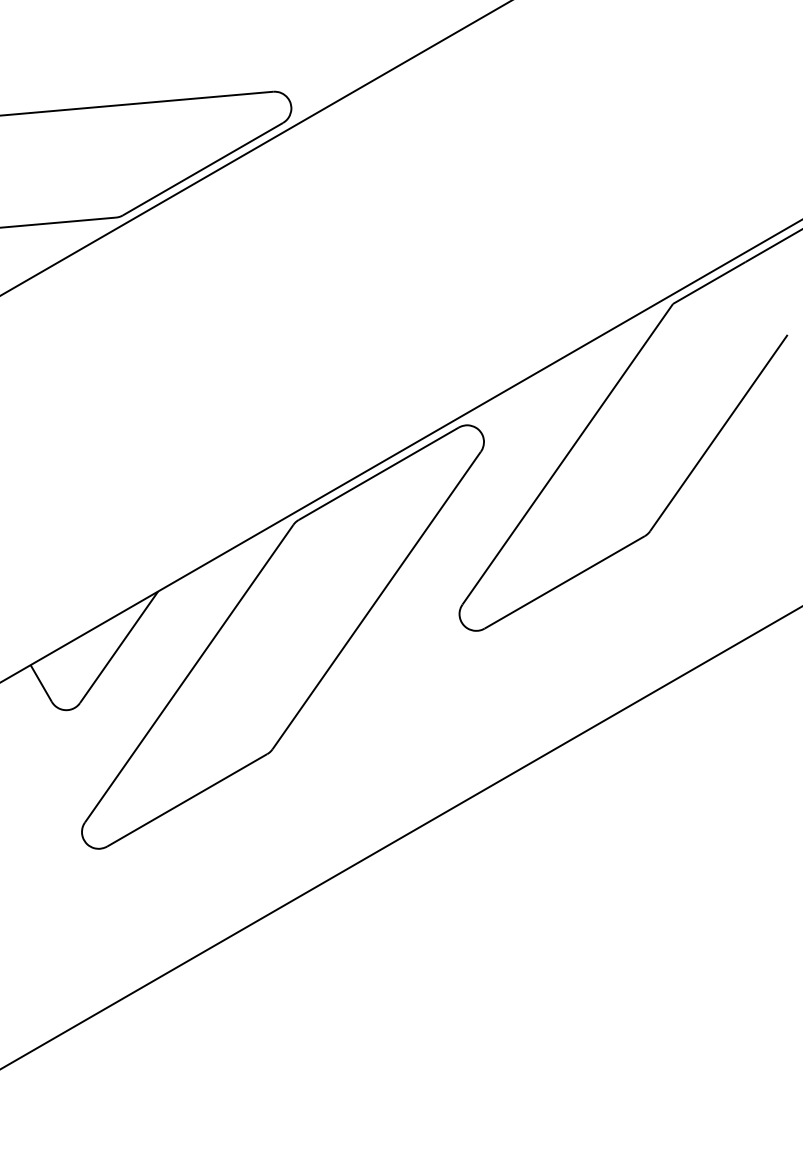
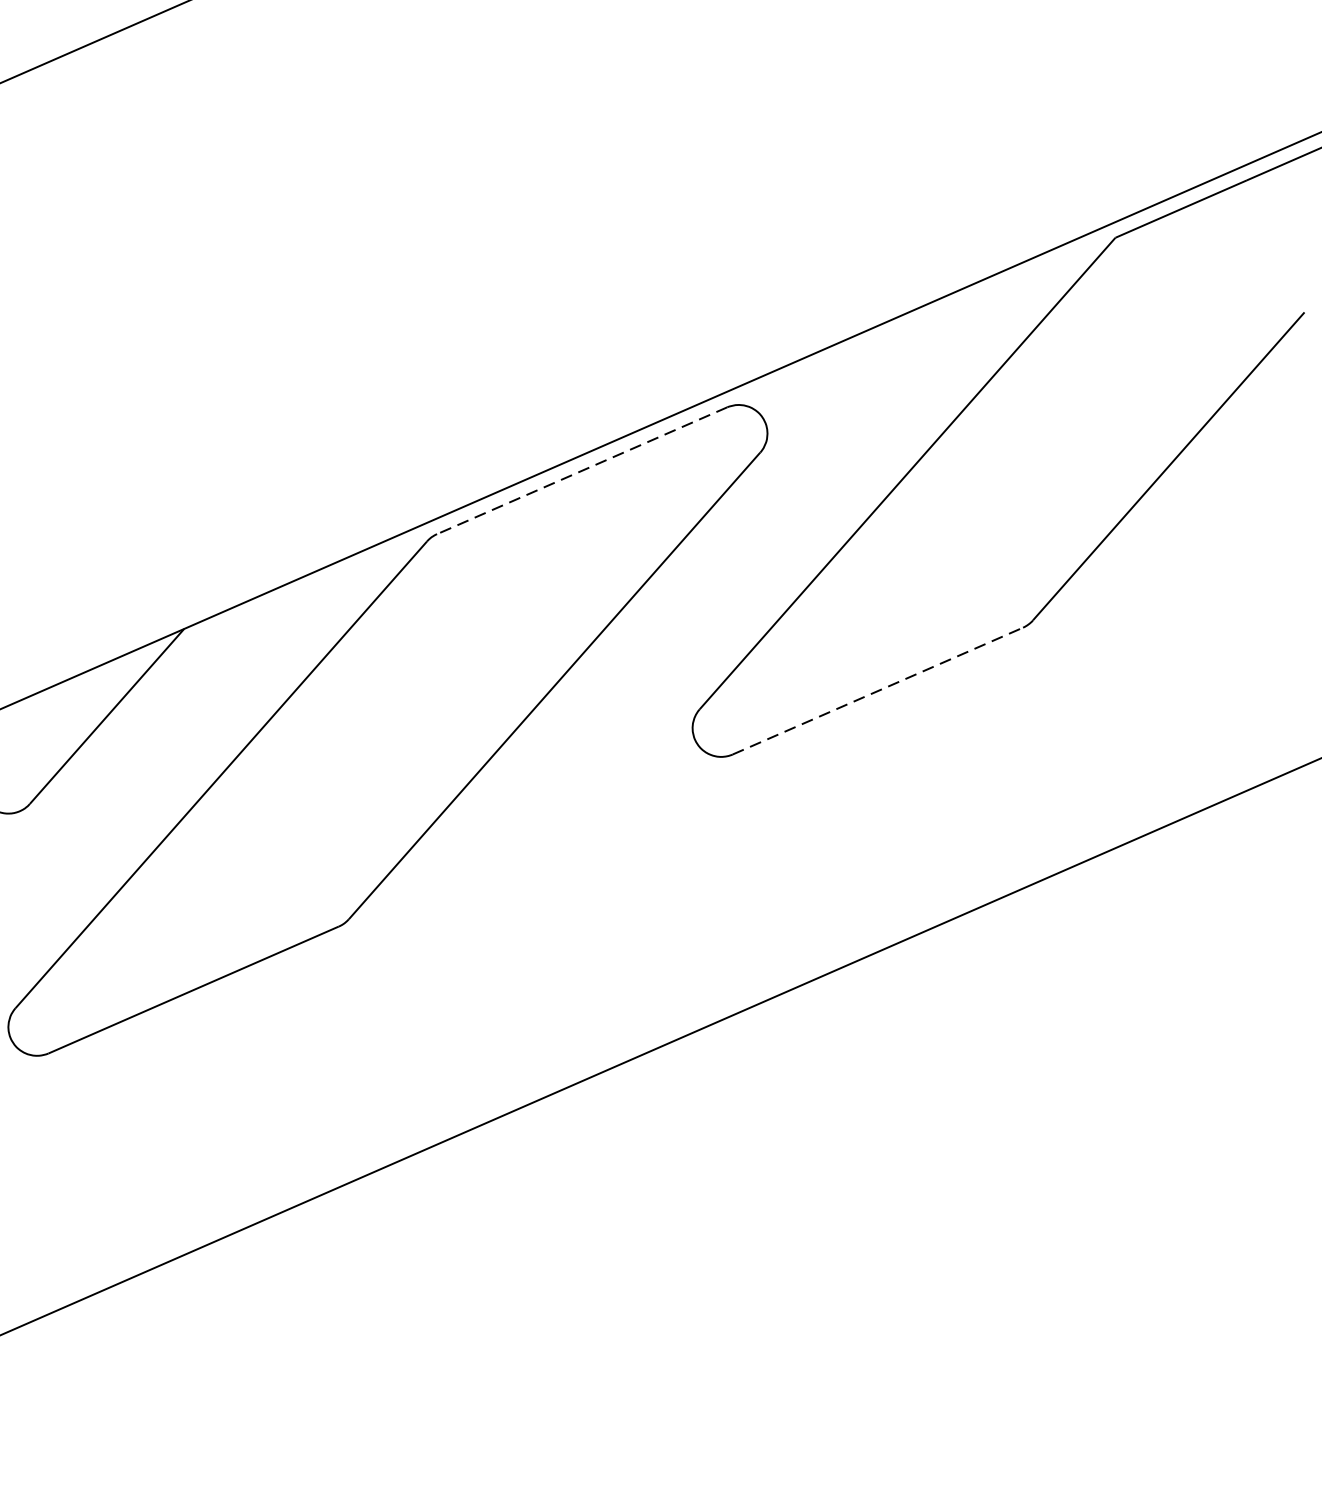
line: (378, 474) -> (581, 471), solid -> dashed
line: (565, 582) -> (879, 691), solid -> dashed

